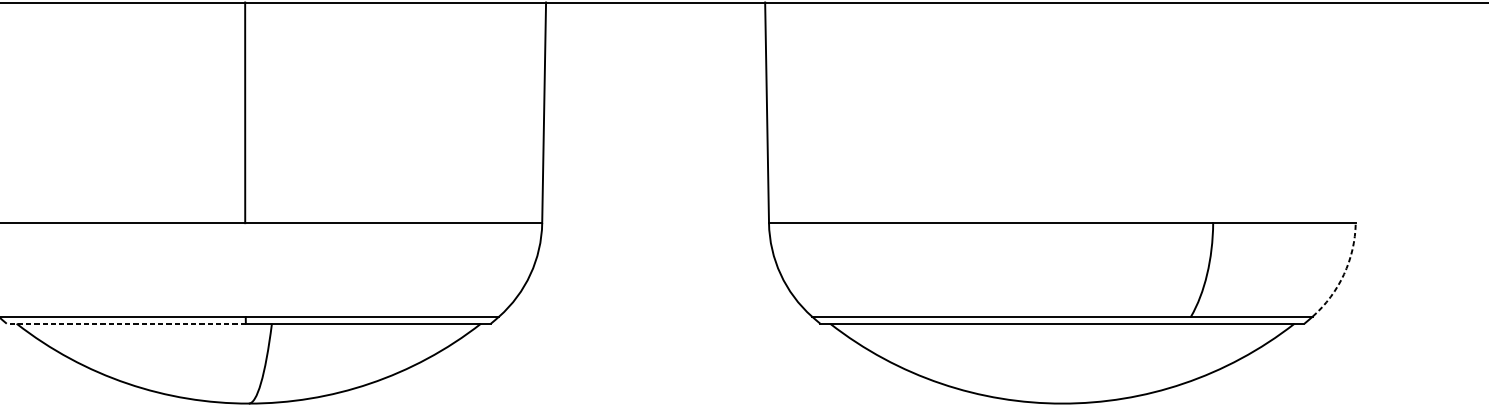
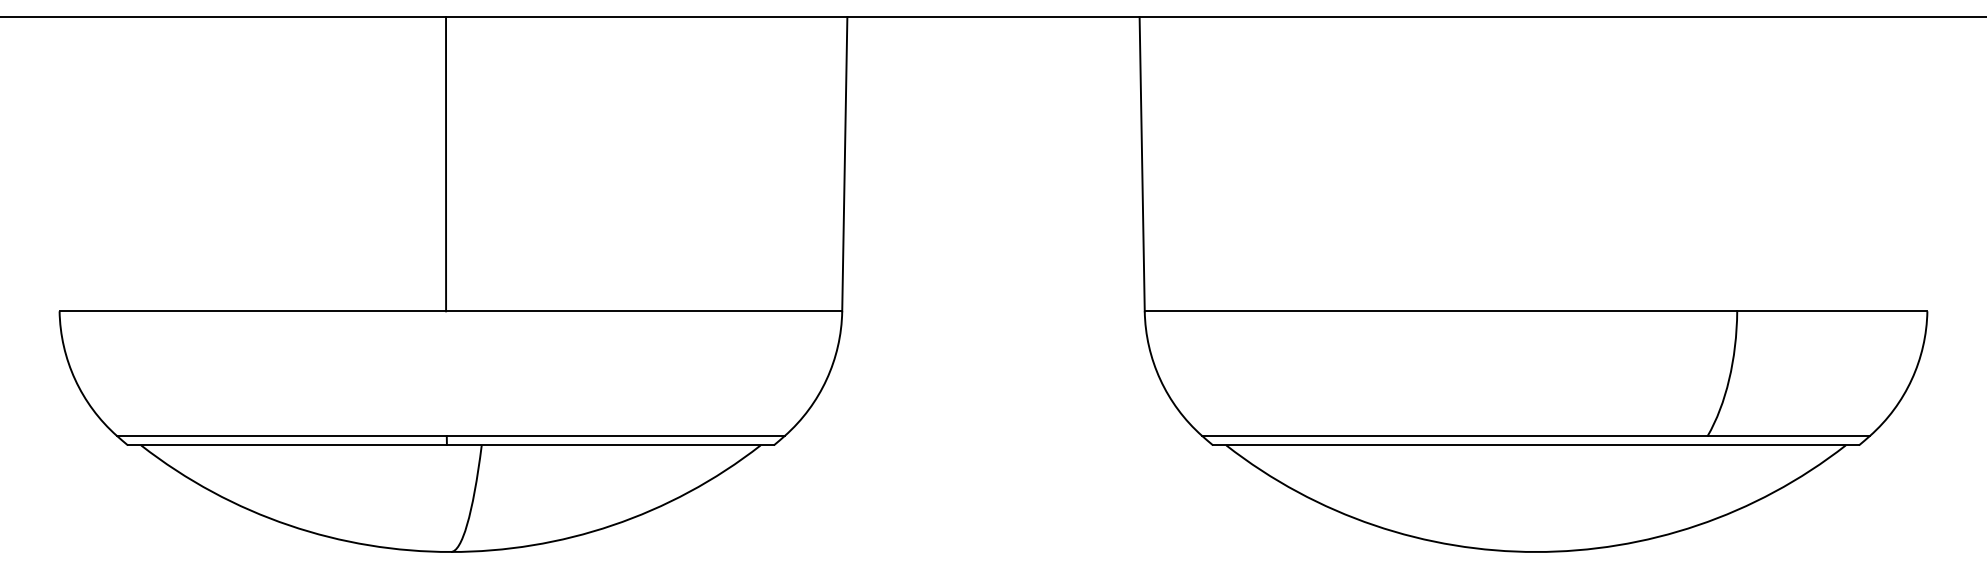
arc: (1343, 274) -> (1911, 379), dashed -> solid
line: (125, 323) -> (286, 445), dashed -> solid

